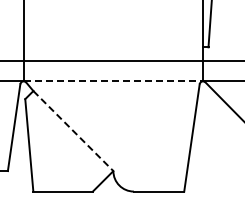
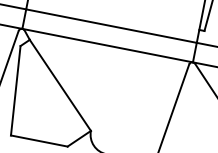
line: (113, 81) -> (107, 45), dashed -> solid
line: (73, 131) -> (60, 85), dashed -> solid

